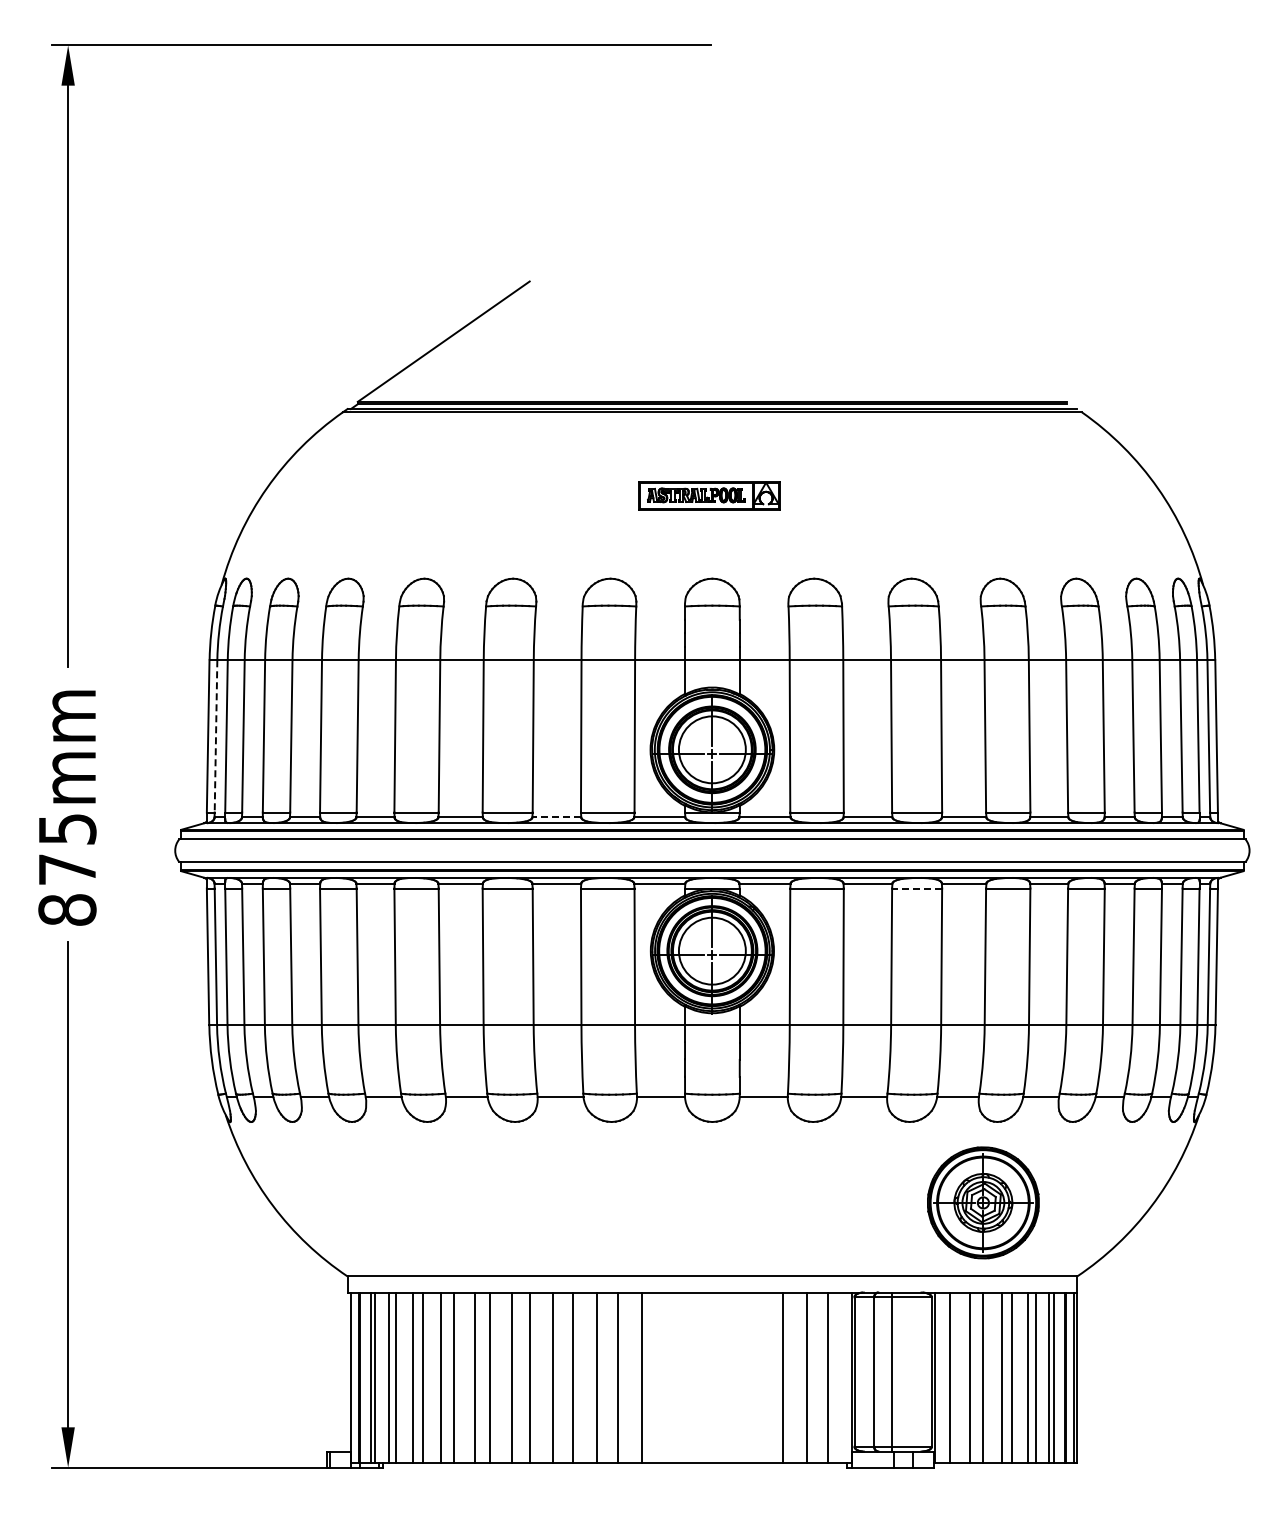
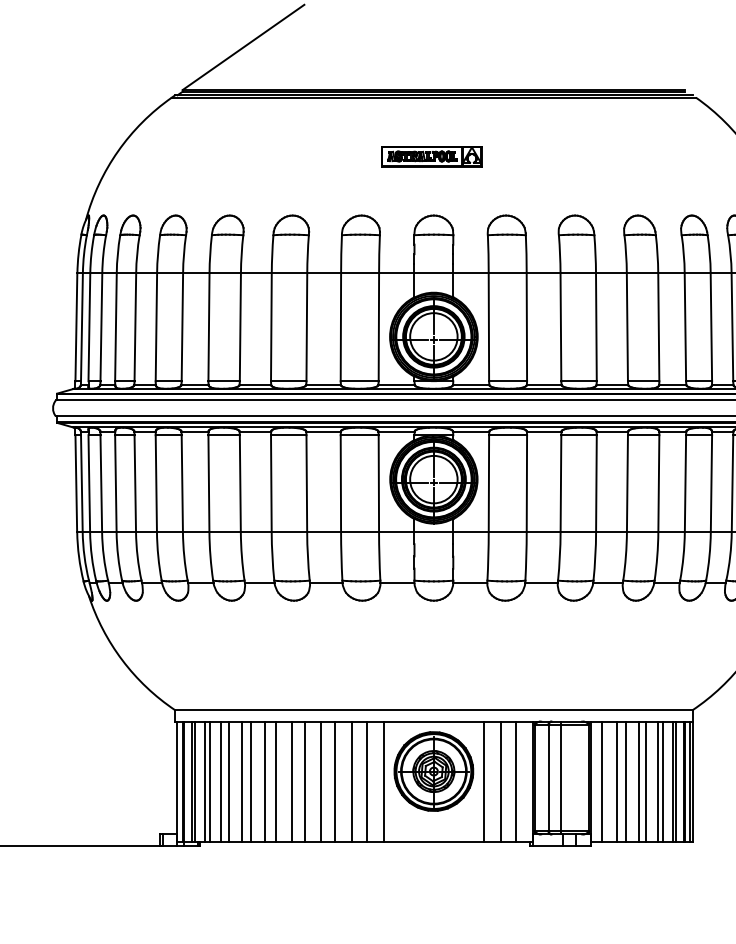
line: (216, 736) -> (82, 327), dashed -> solid
line: (556, 817) -> (323, 384), dashed -> solid
line: (916, 888) -> (578, 435), dashed -> solid
part: (983, 1202) -> (433, 771), moved

